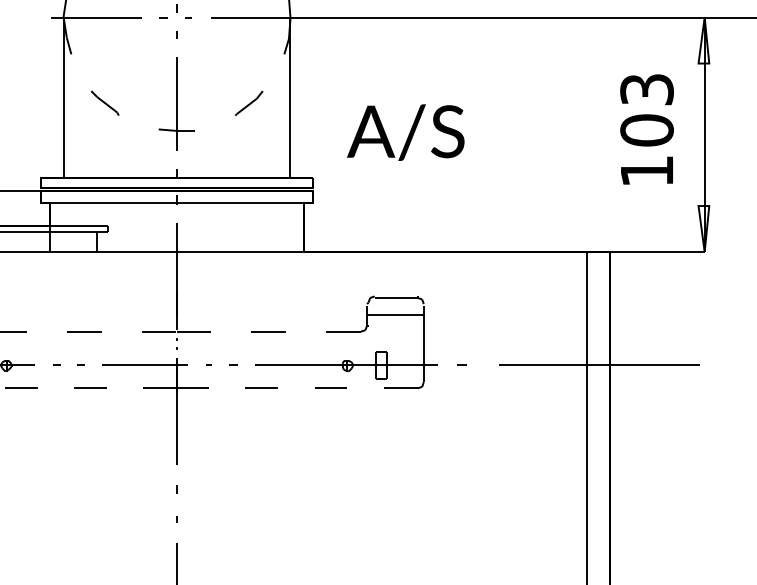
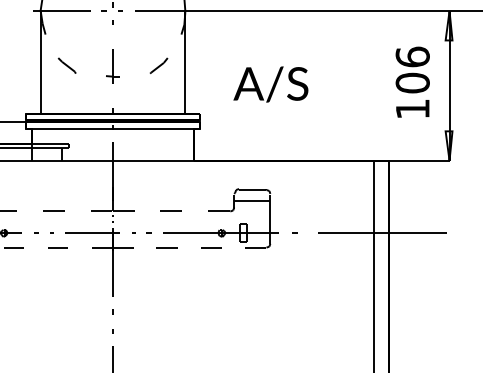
text: (646, 88) -> (412, 56), 103 -> 106
part: (176, 104) -> (112, 66), size x0.6
text: (405, 132) -> (270, 84), moved

